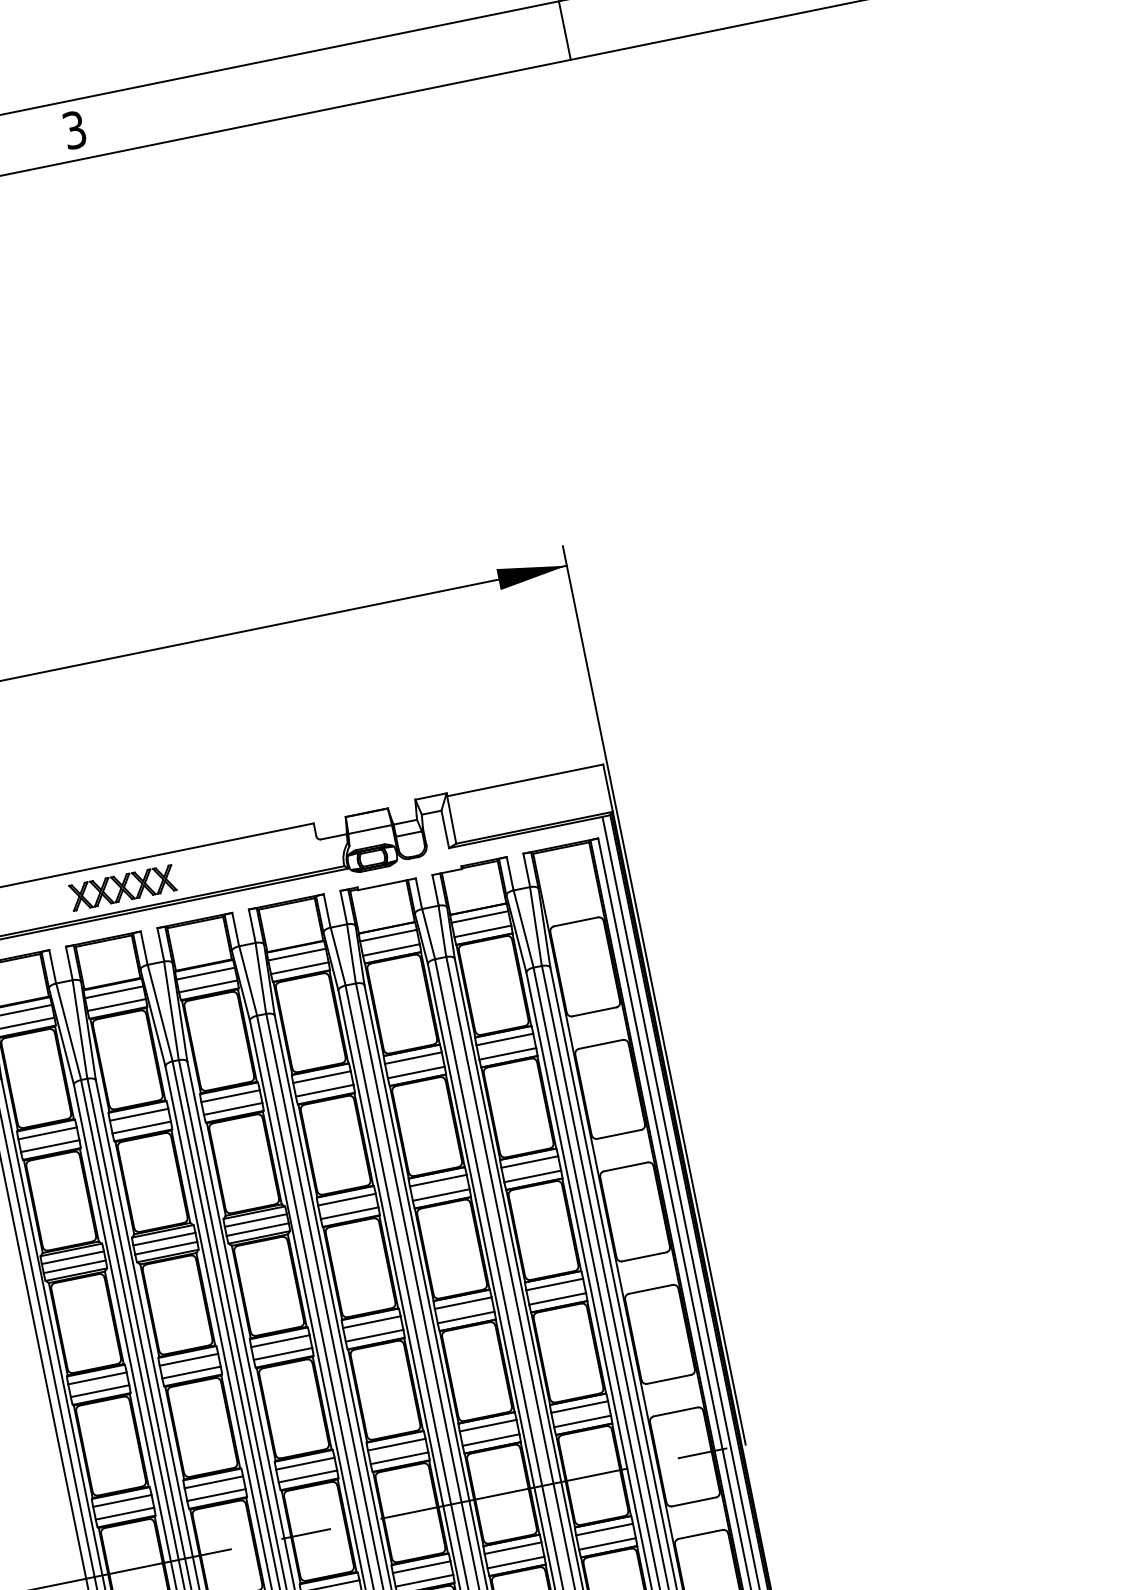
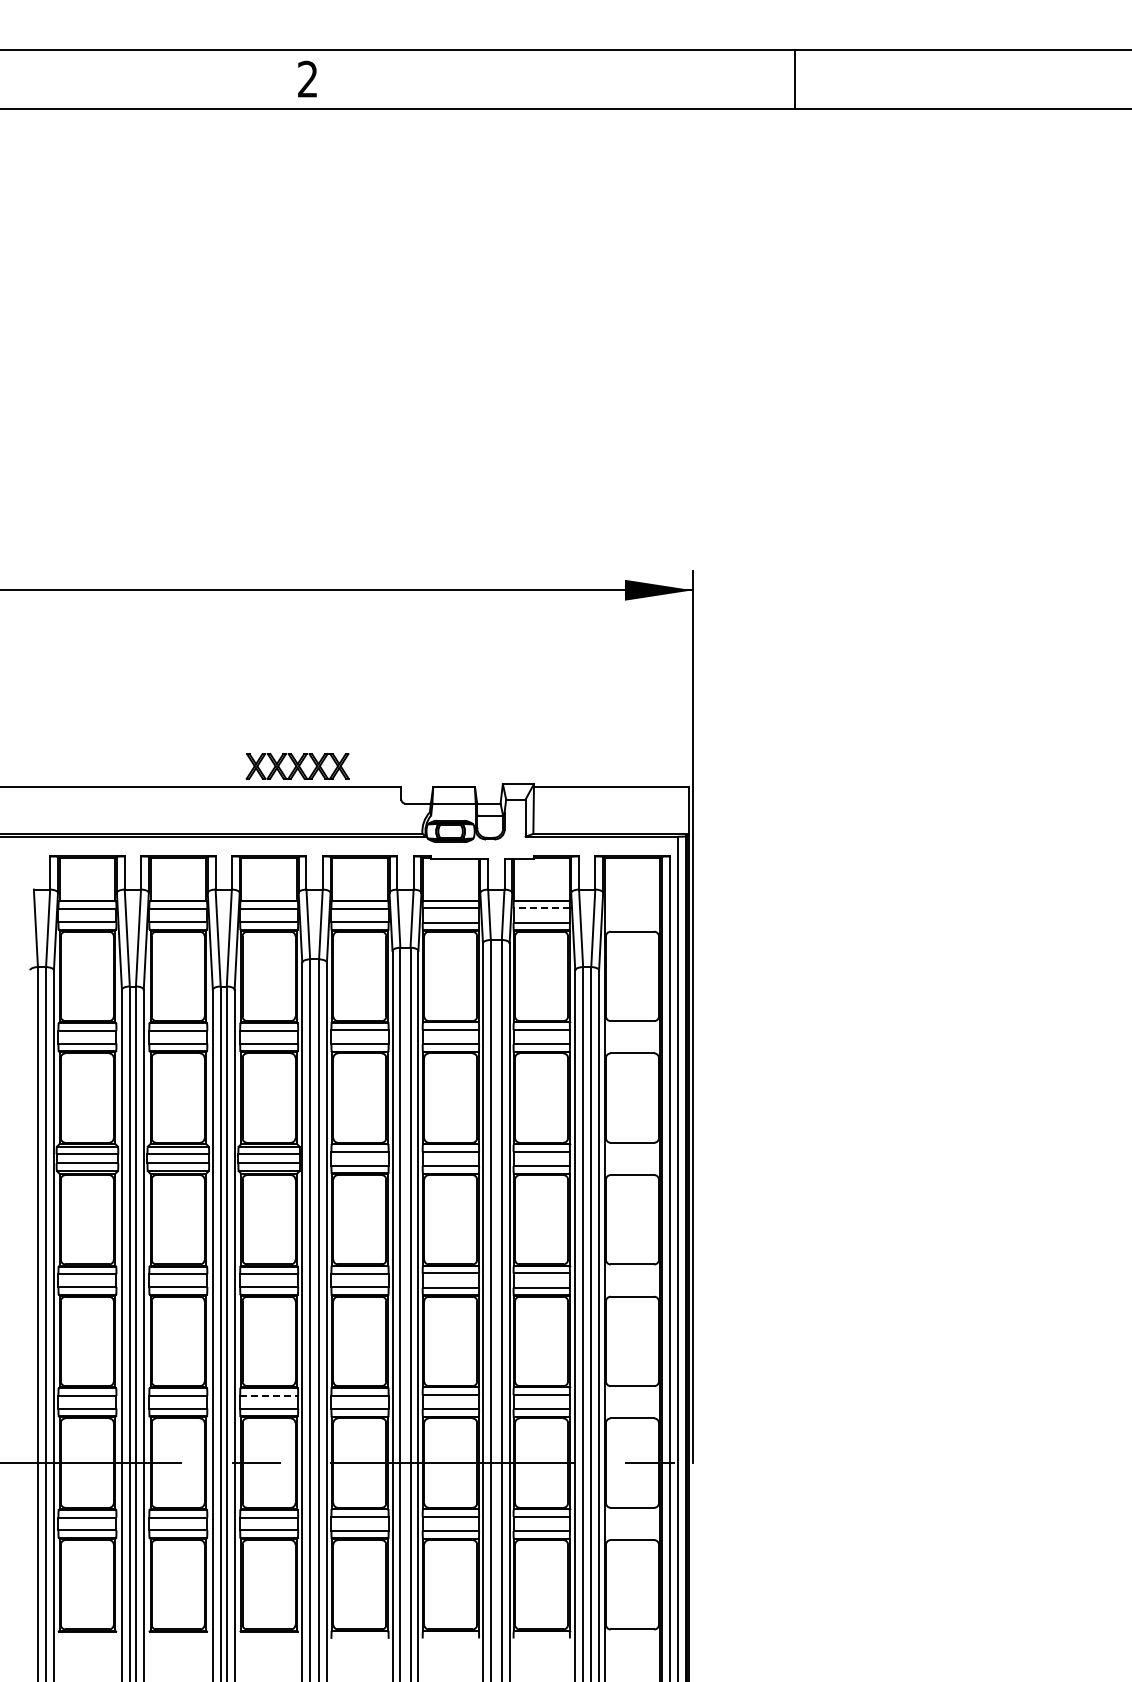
text: (74, 130) -> (307, 79), 3 -> 2
part: (122, 888) -> (297, 766), moved
line: (479, 917) -> (541, 908), solid -> dashed
line: (305, 1463) -> (269, 1395), solid -> dashed

